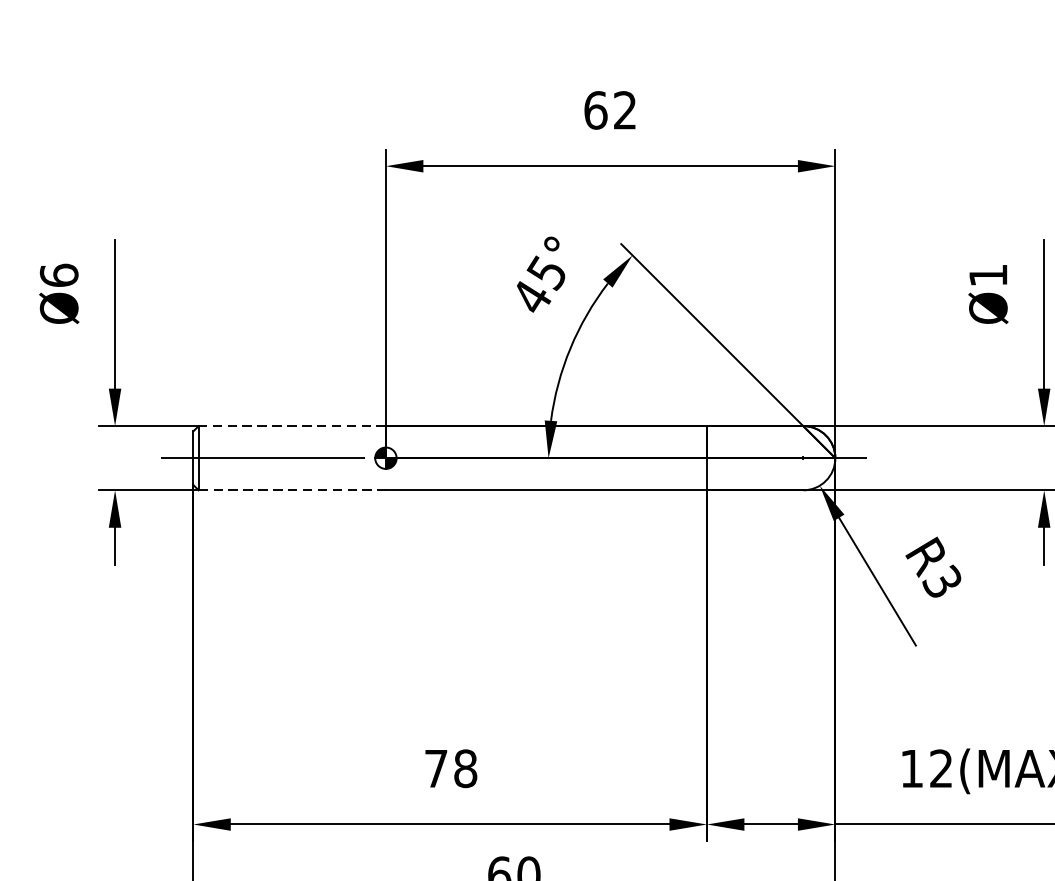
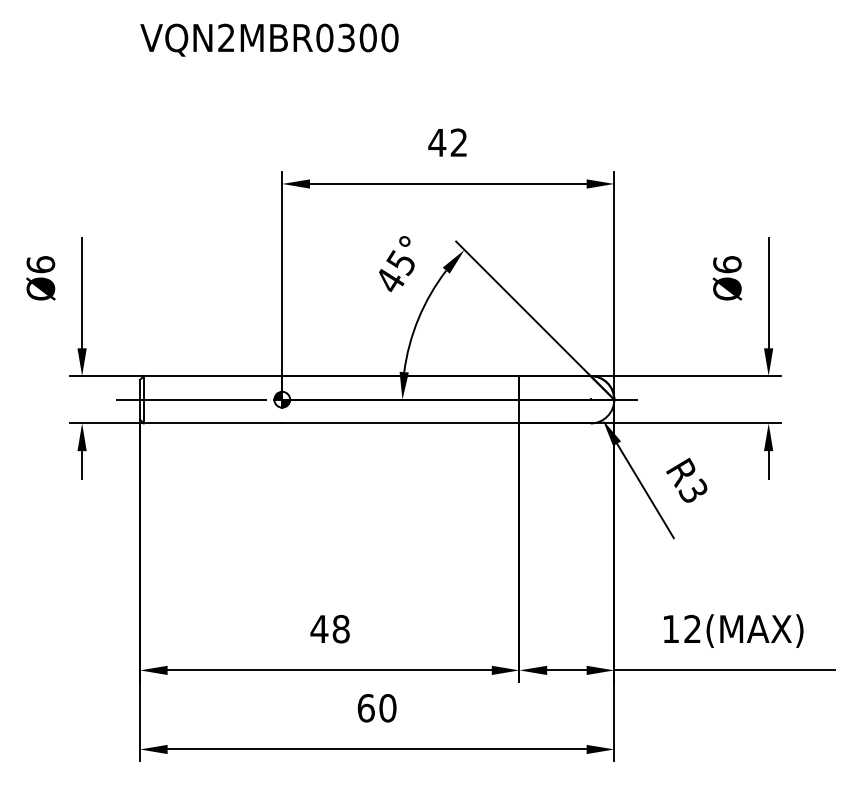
text: (596, 110) -> (437, 142), 62 -> 42
text: (988, 275) -> (727, 264), Ø1 -> Ø6
line: (291, 426) -> (212, 376), dashed -> solid
line: (292, 490) -> (213, 423), dashed -> solid
text: (436, 767) -> (319, 628), 78 -> 48

